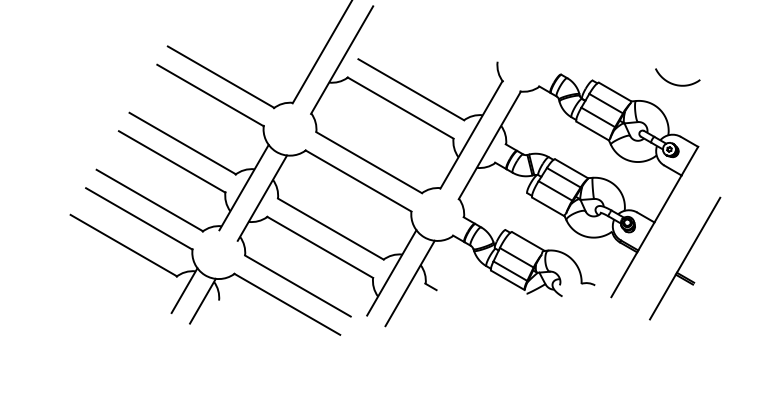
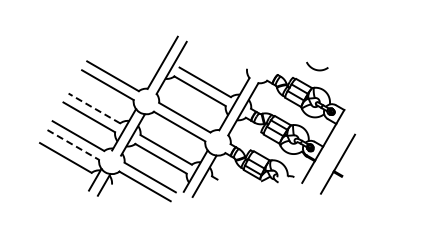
curve: (673, 81) -> (315, 68), moved
line: (182, 143) -> (94, 108), solid -> dashed
line: (139, 217) -> (73, 144), solid -> dashed

